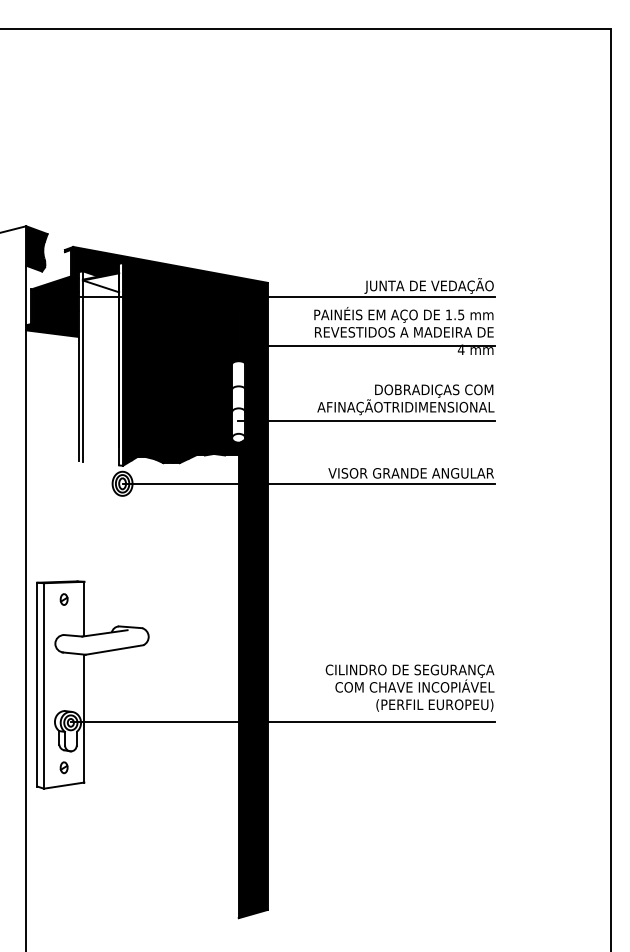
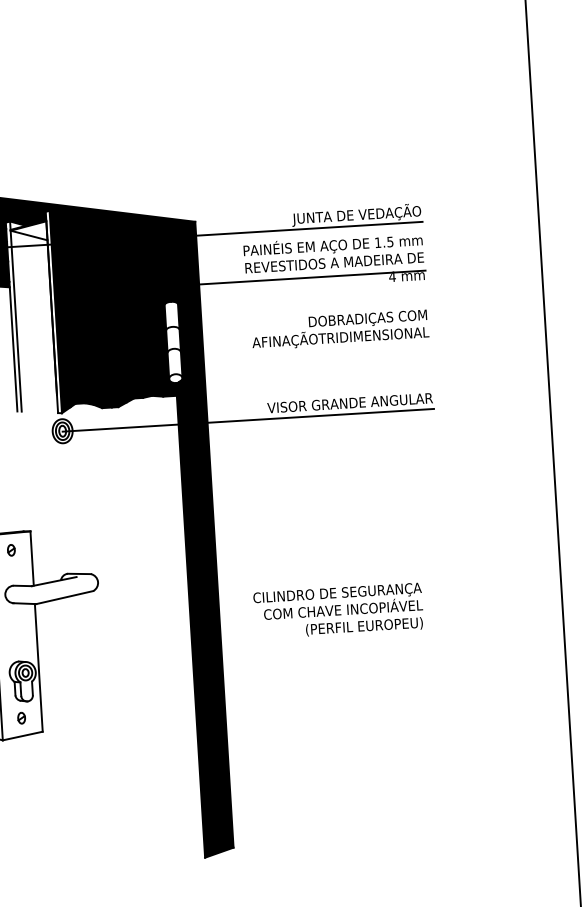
line: (366, 420) -> (302, 353), removed
text: (409, 687) -> (338, 610), moved
line: (282, 722) -> (236, 659), removed

